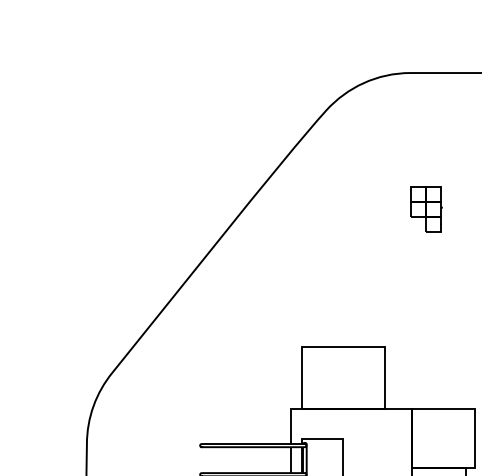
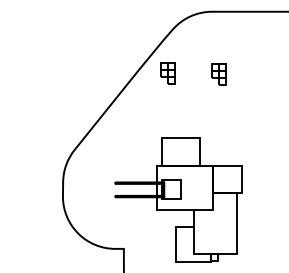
part: (313, 207) -> (167, 73), added

